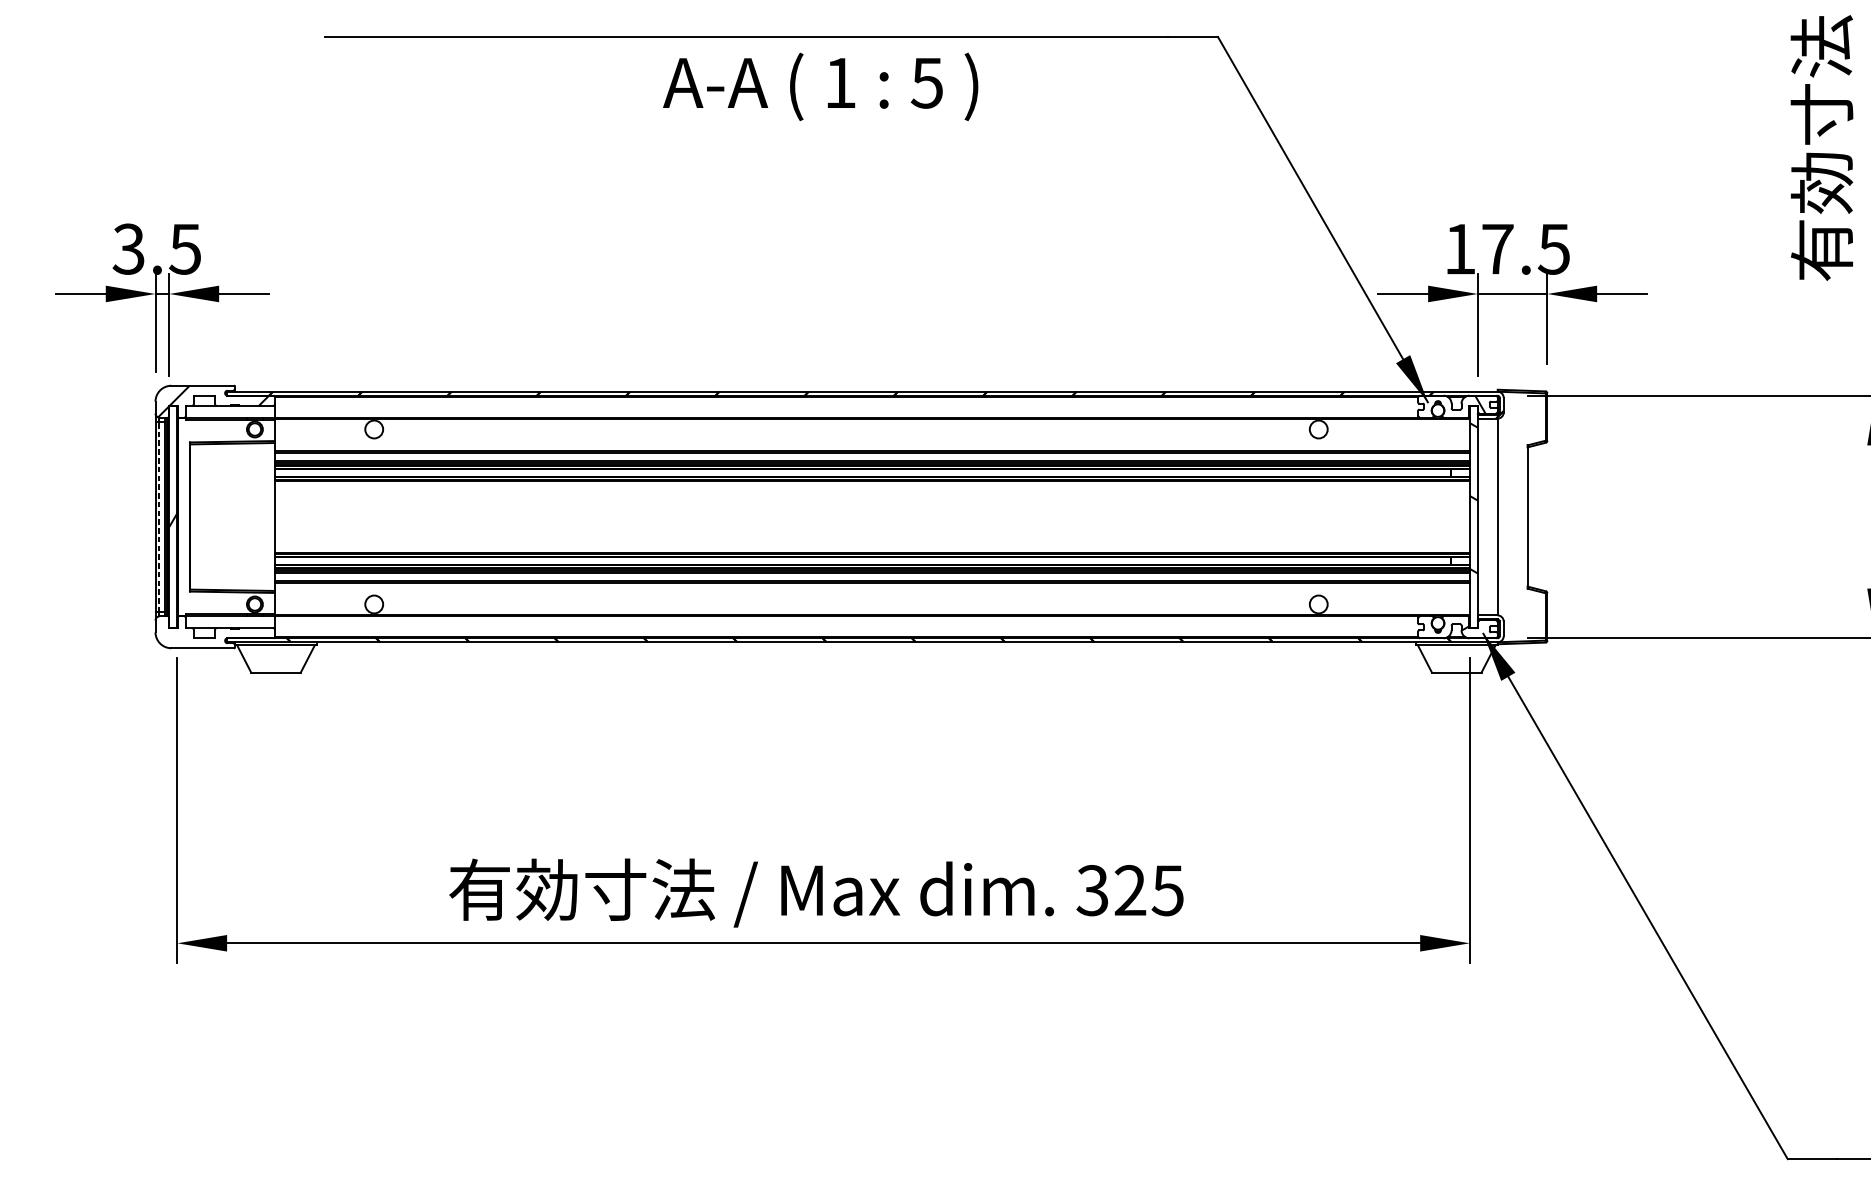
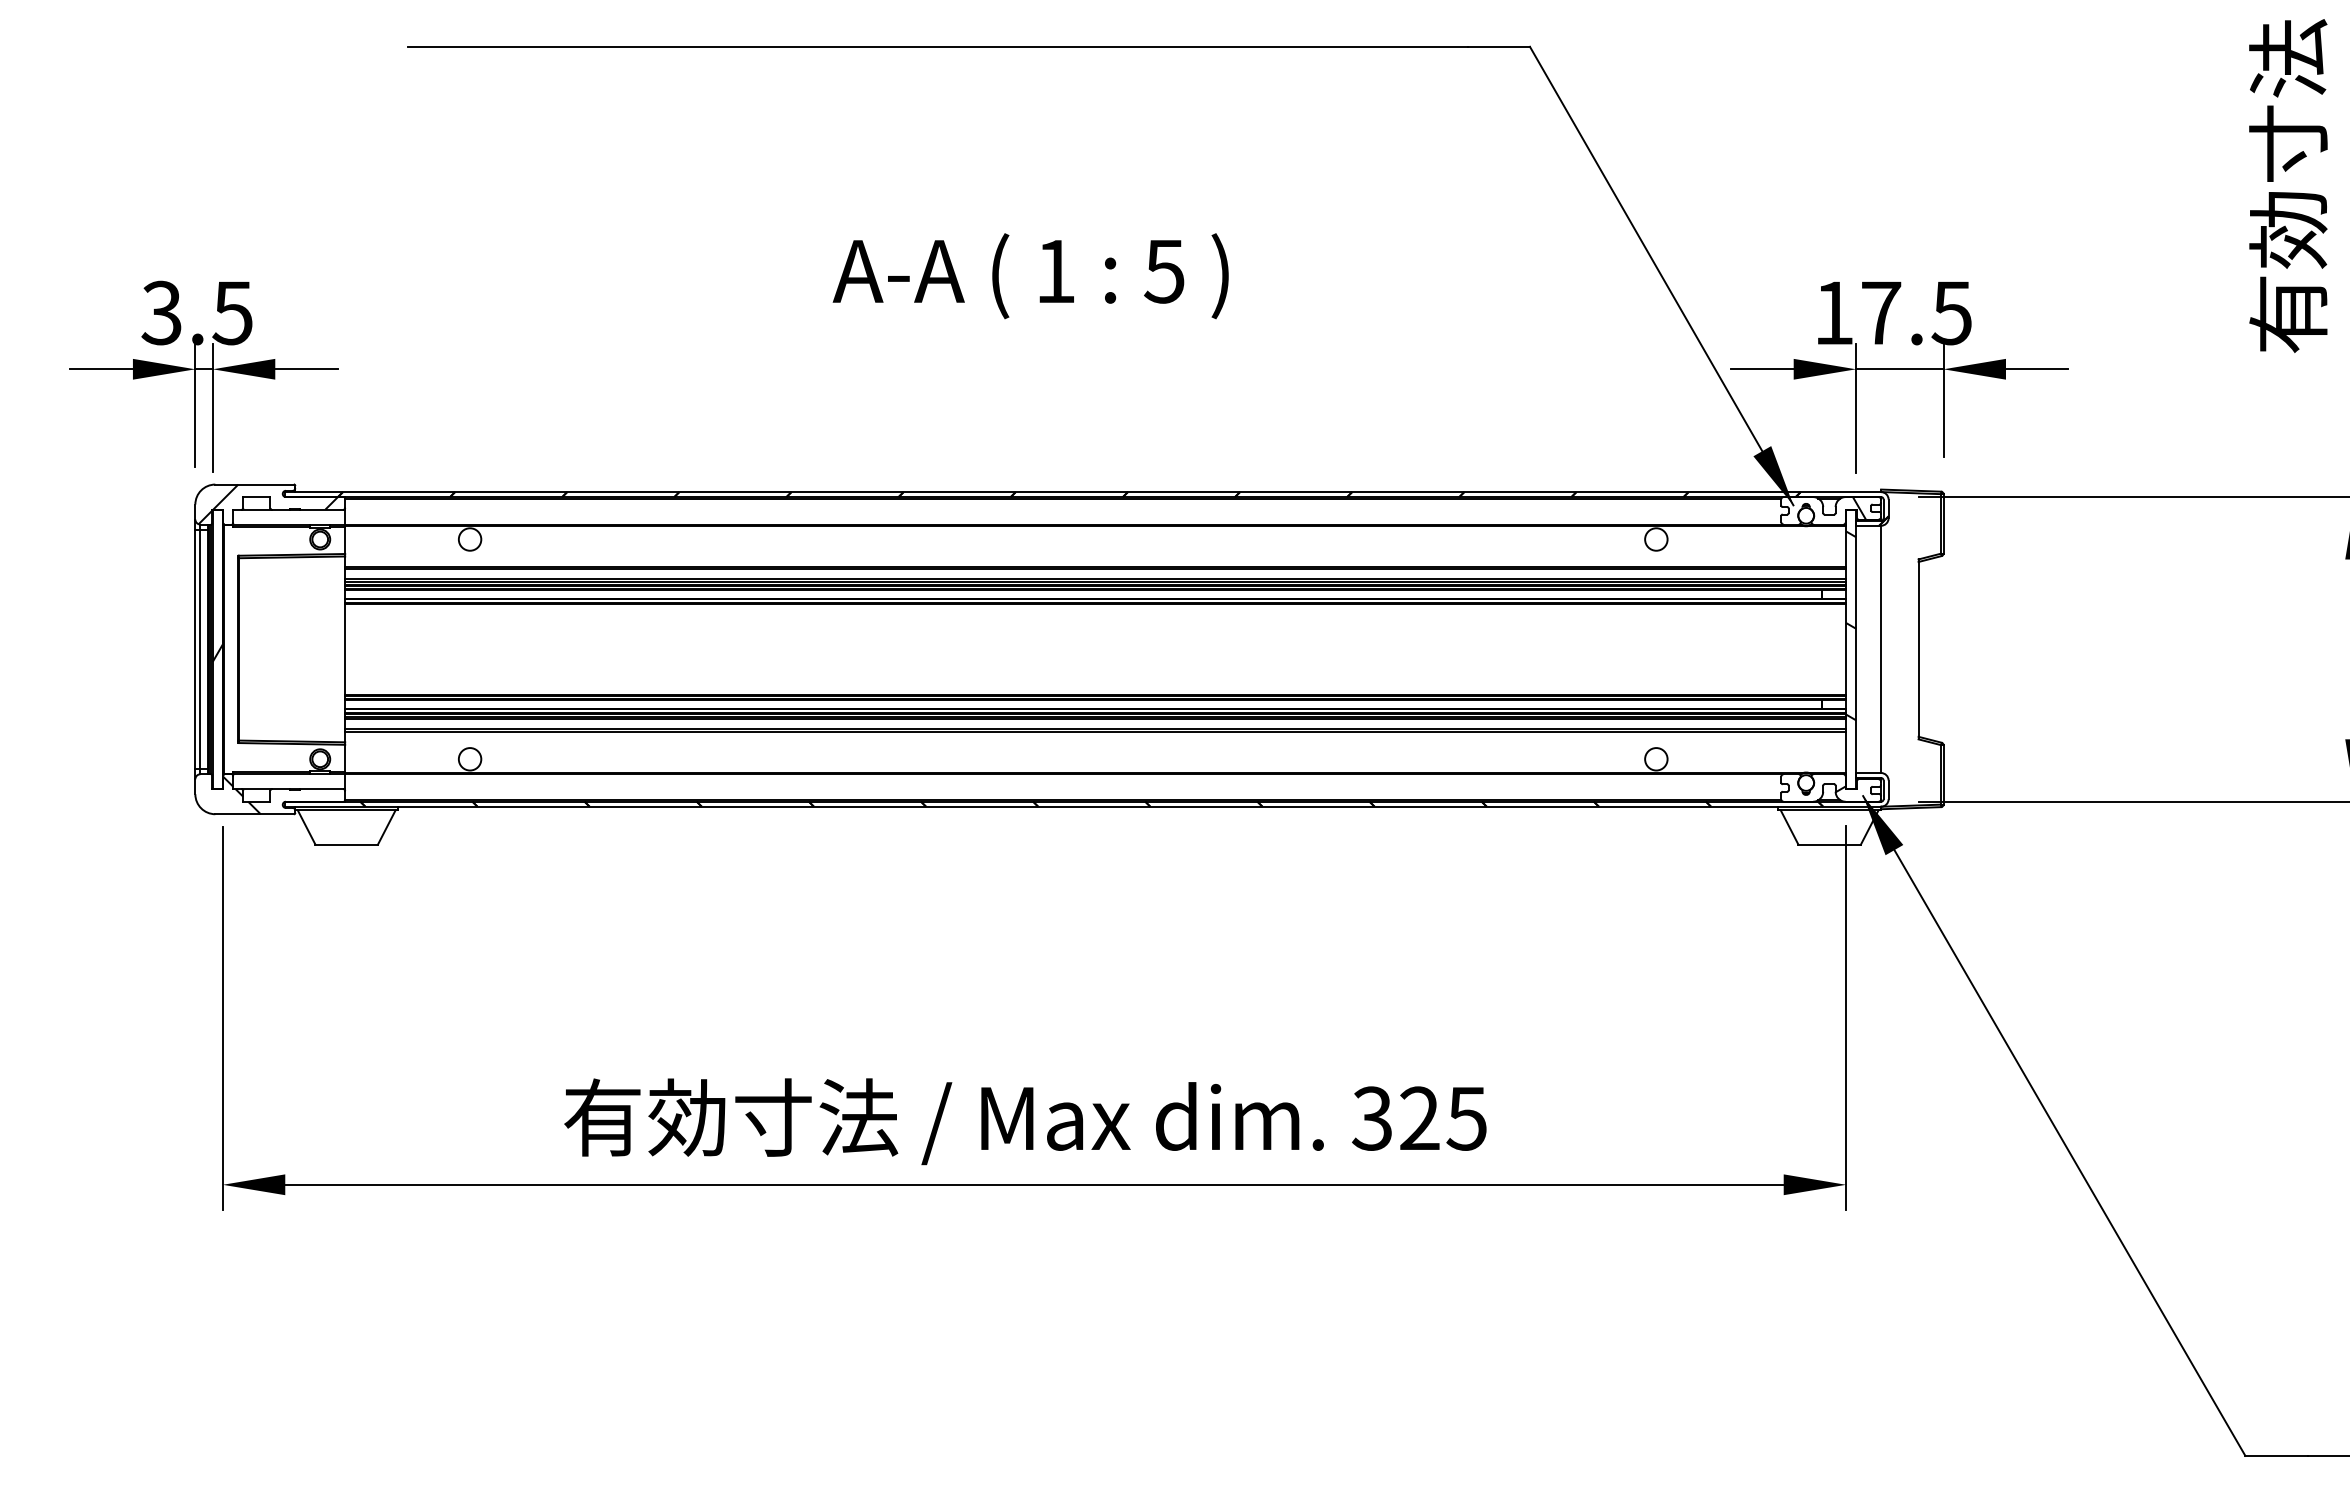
text: (820, 87) -> (1030, 276), moved
line: (159, 517) -> (200, 649), dashed -> solid
hatch: (192, 633) -> (241, 795), added

